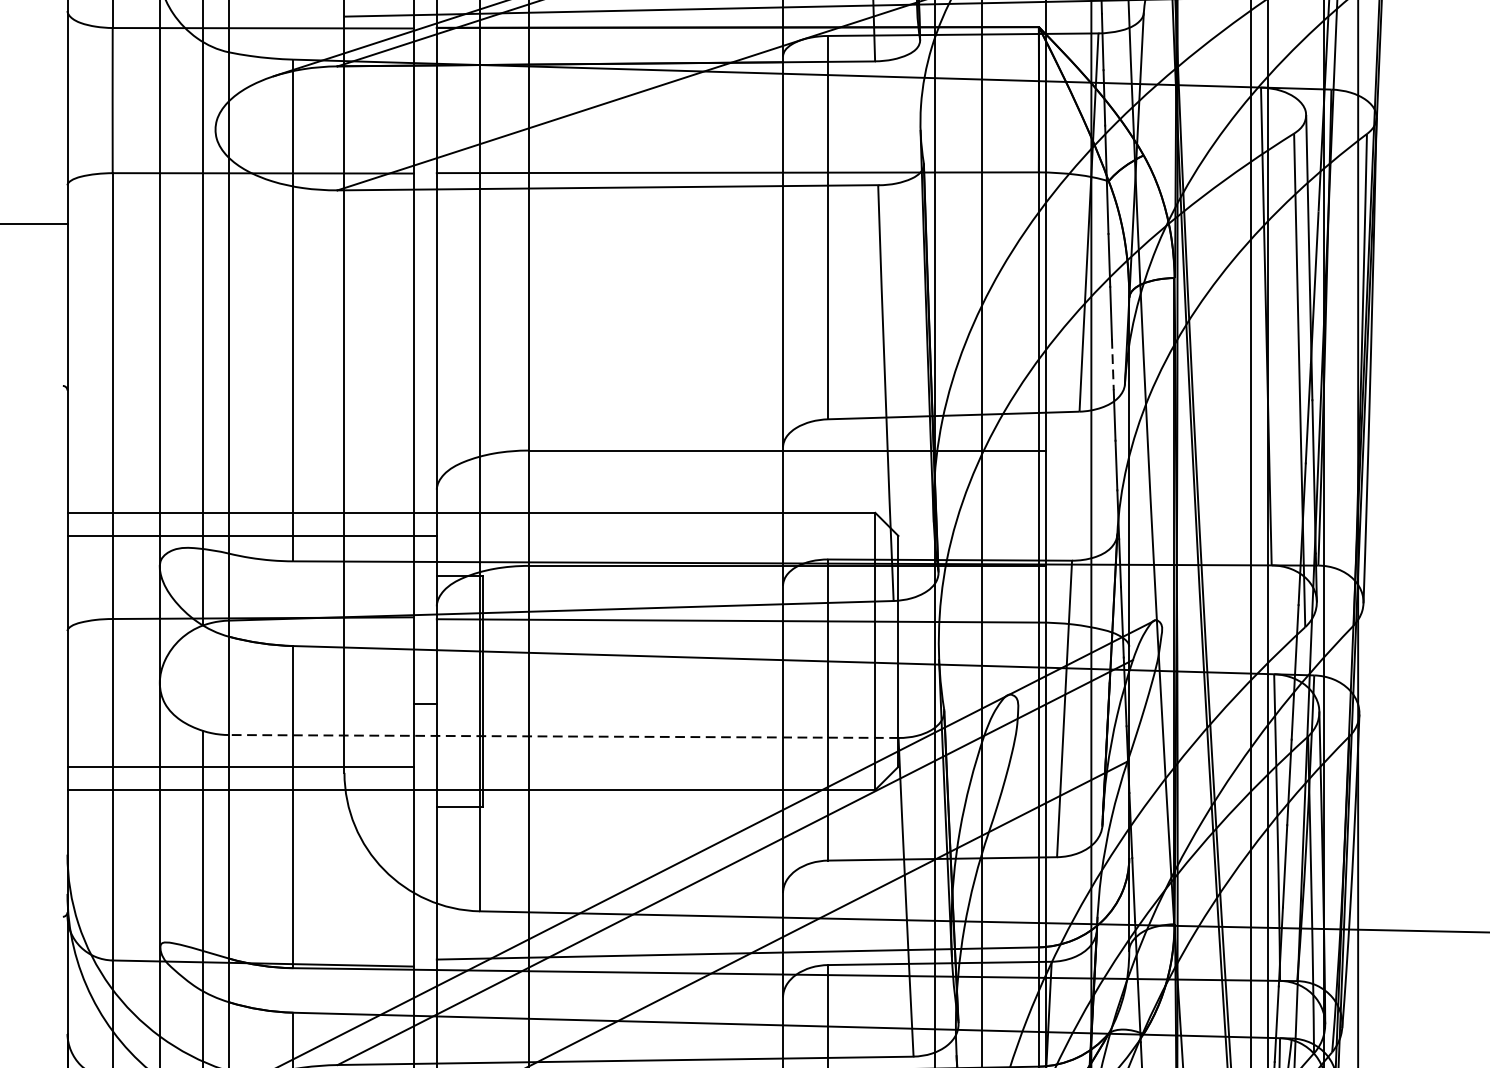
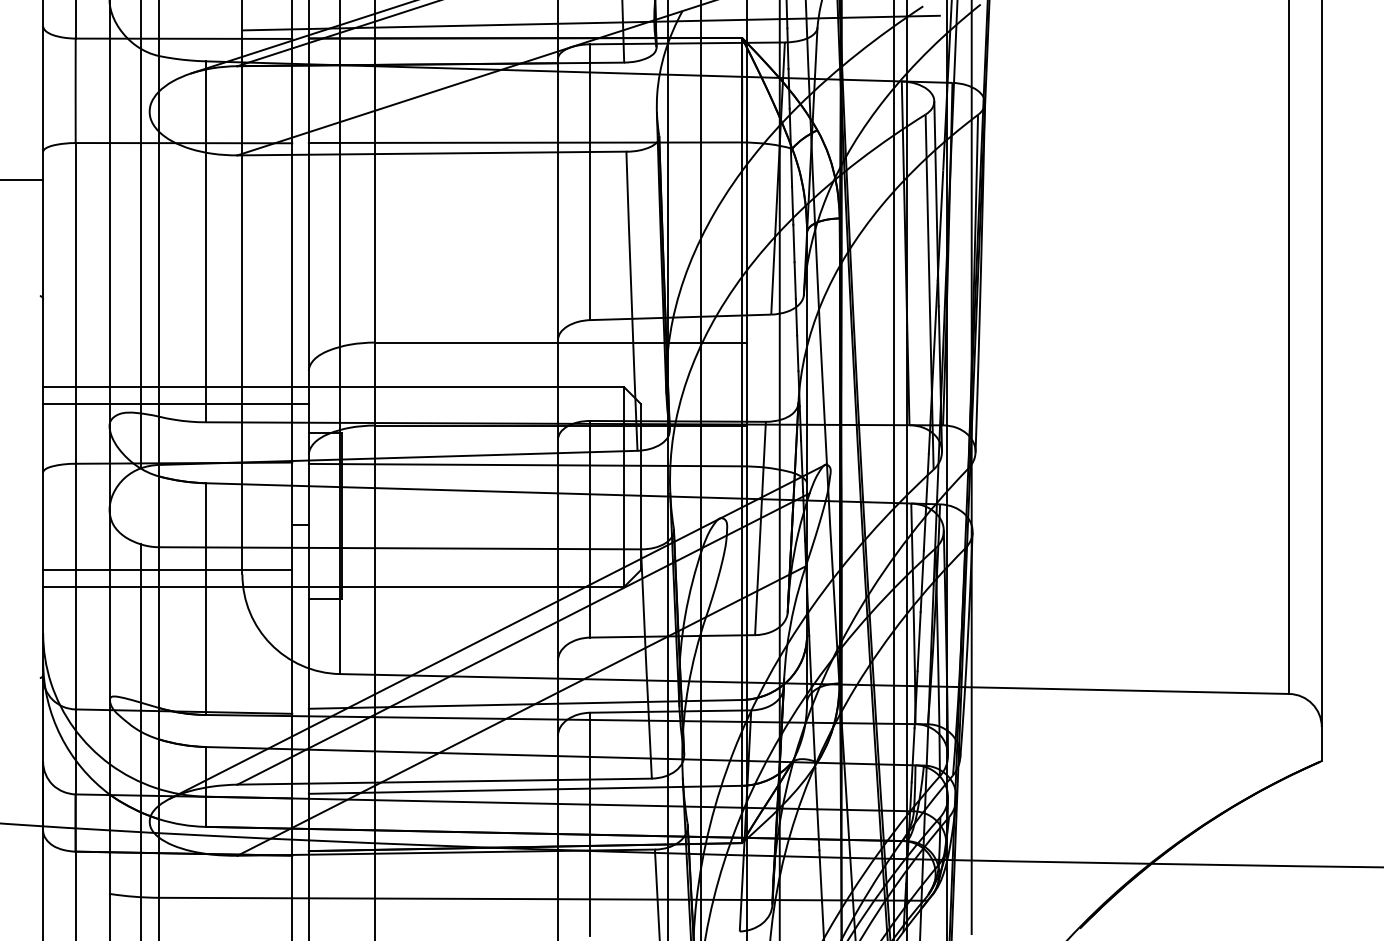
line: (1113, 365) -> (795, 281), dashed -> solid
line: (564, 736) -> (400, 548), dashed -> solid

